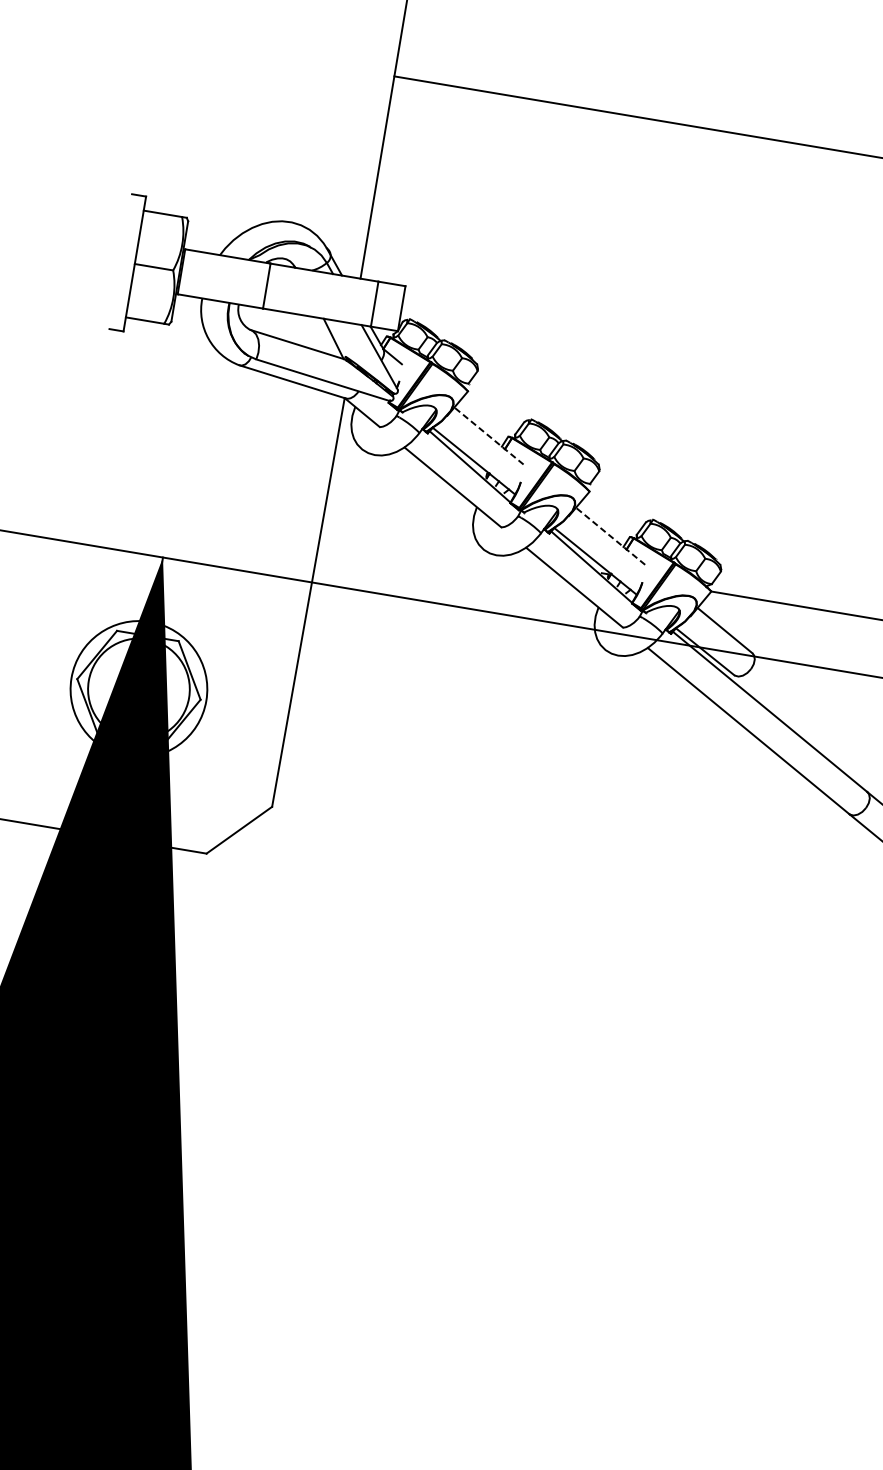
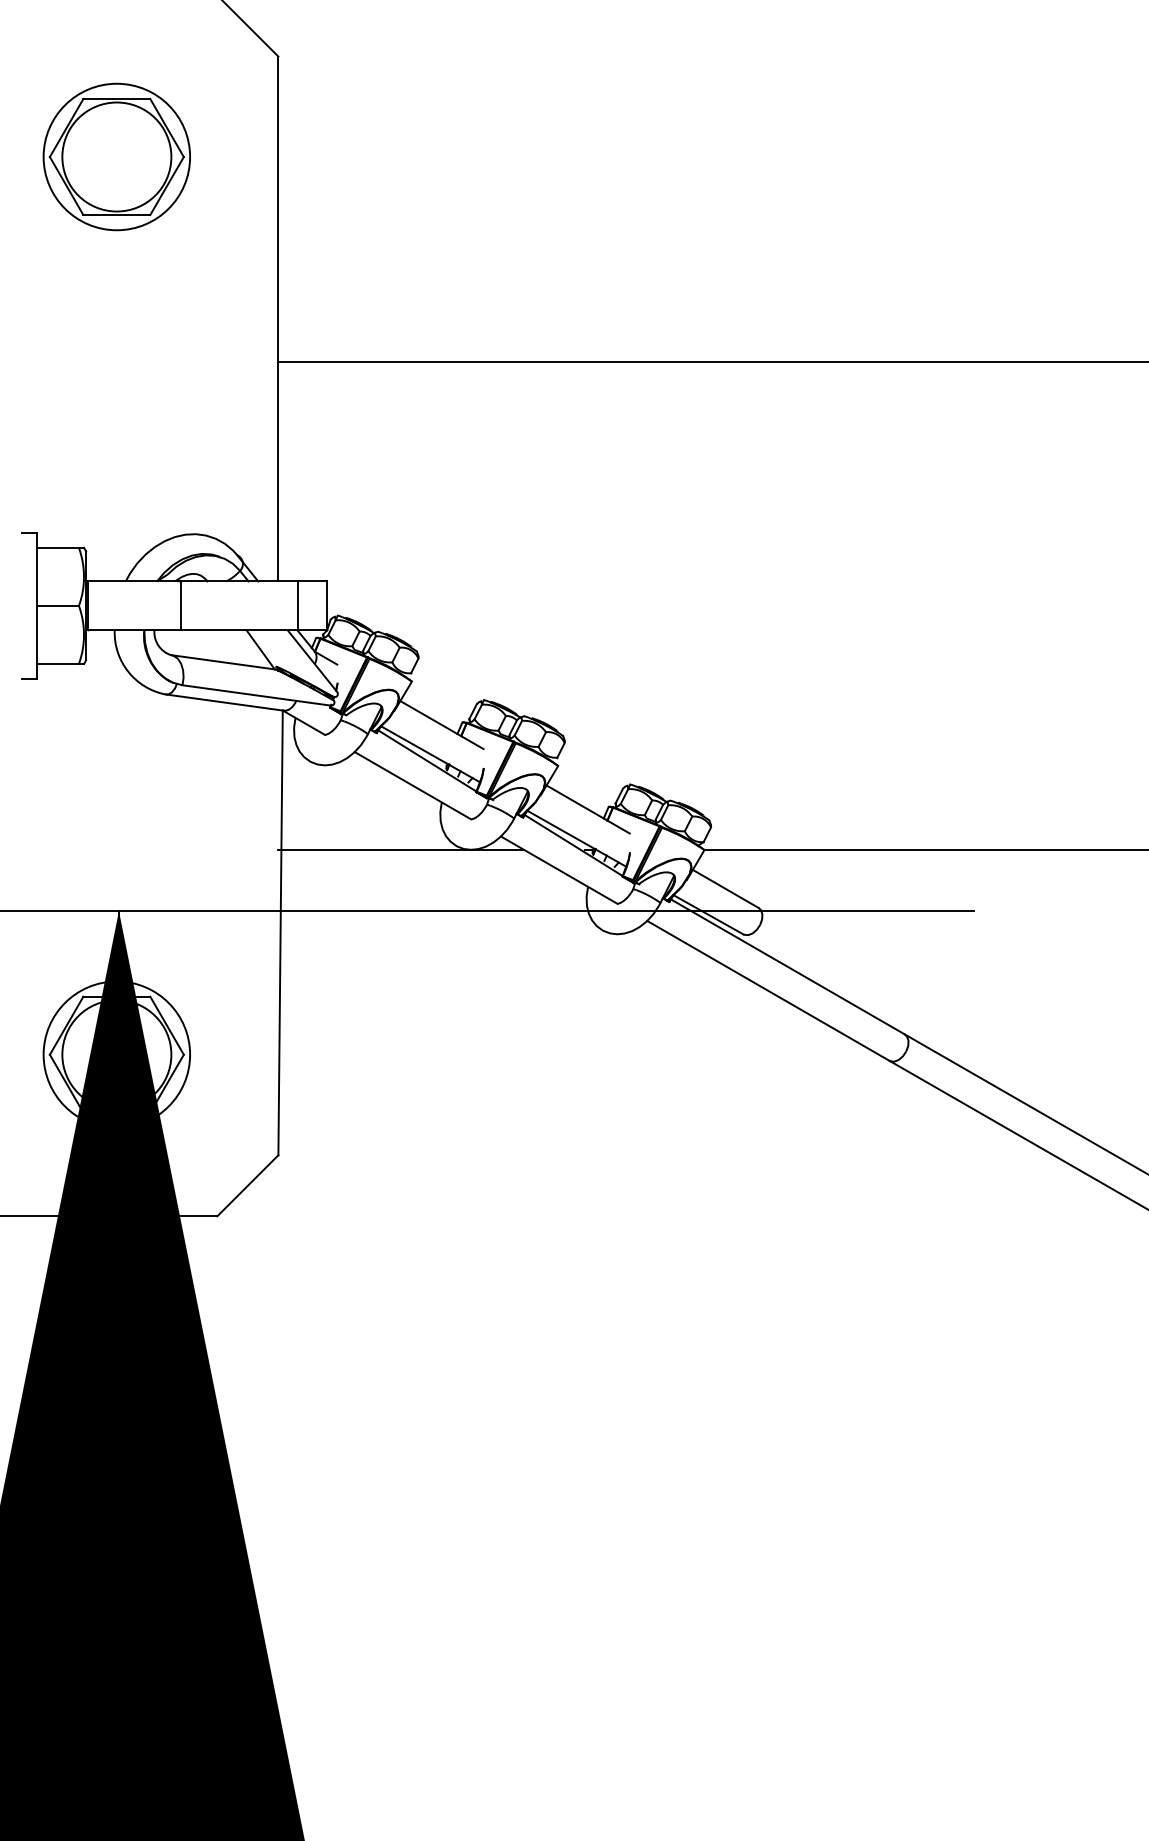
line: (489, 436) -> (442, 725), dashed -> solid
line: (610, 536) -> (588, 809), dashed -> solid
line: (432, 545) -> (401, 850), added

